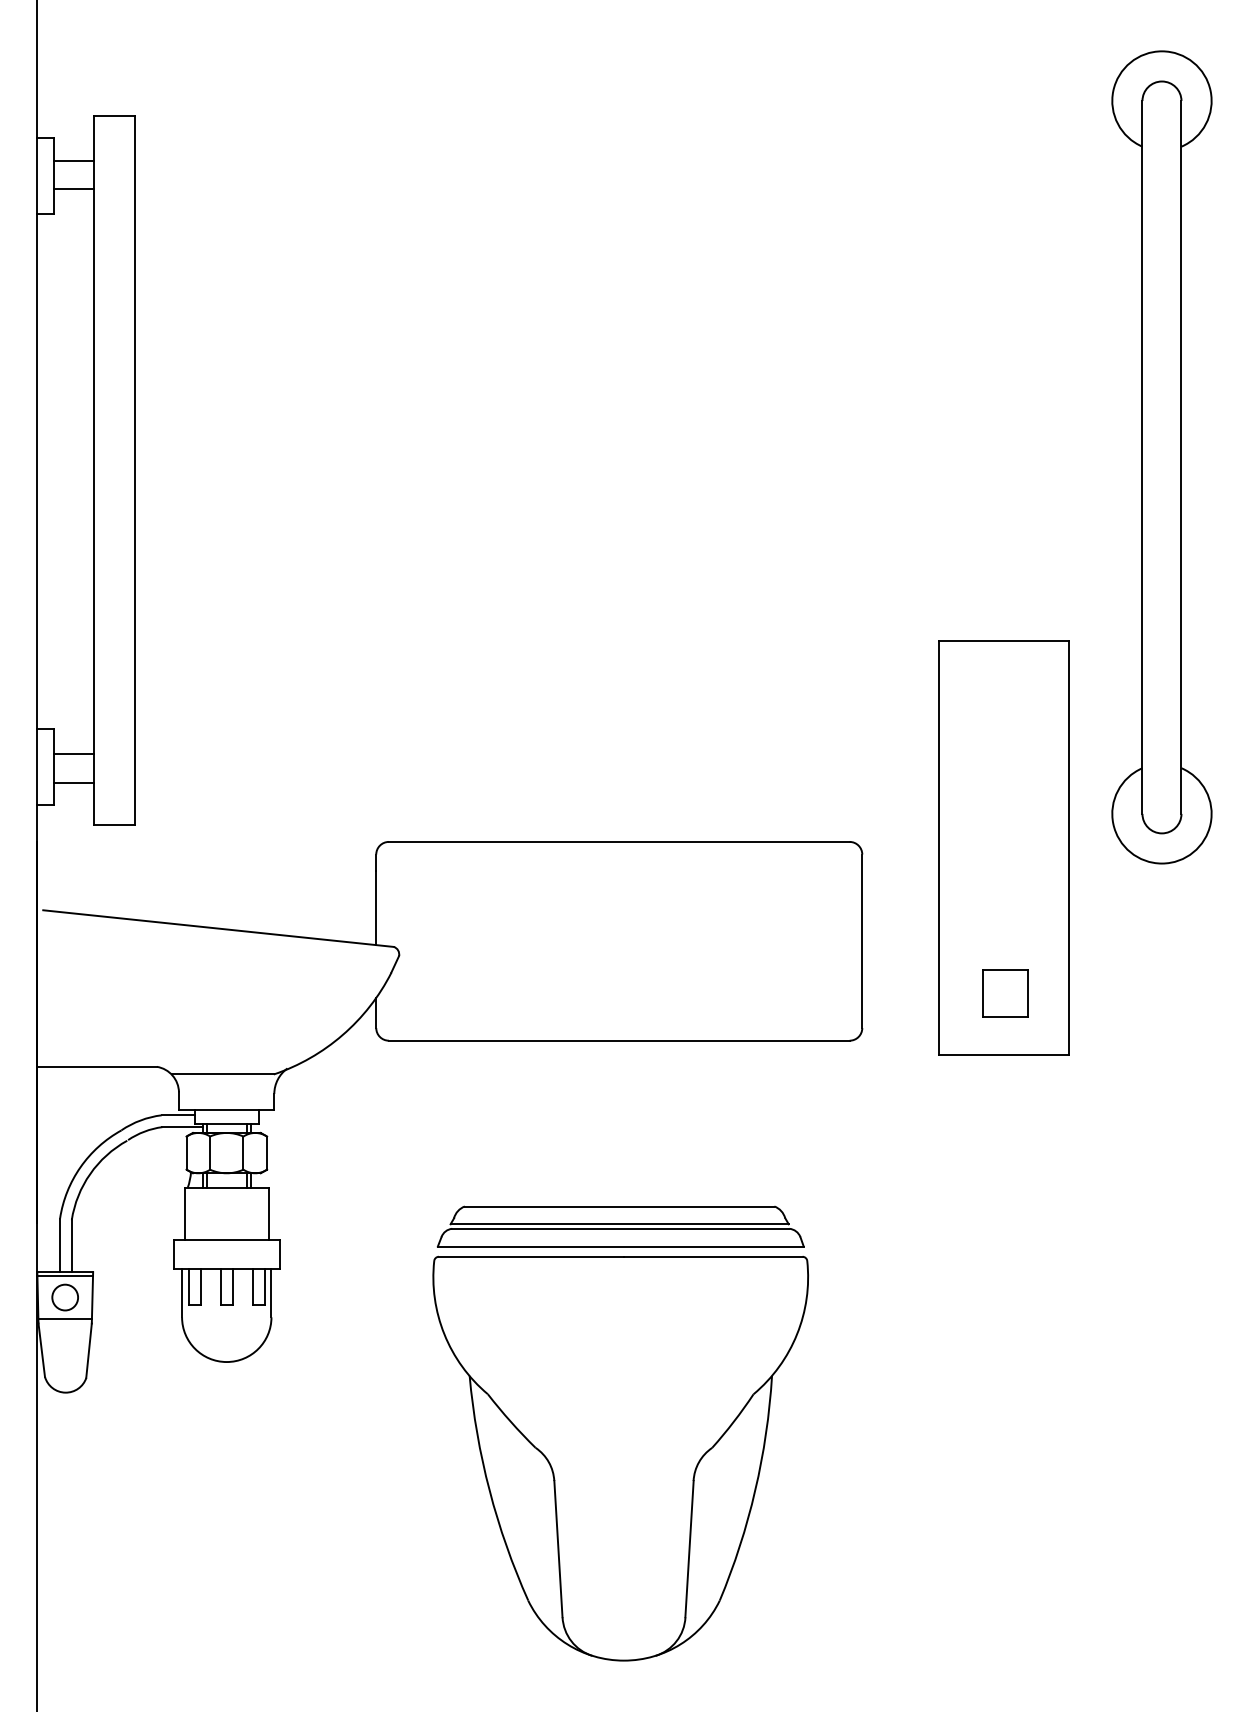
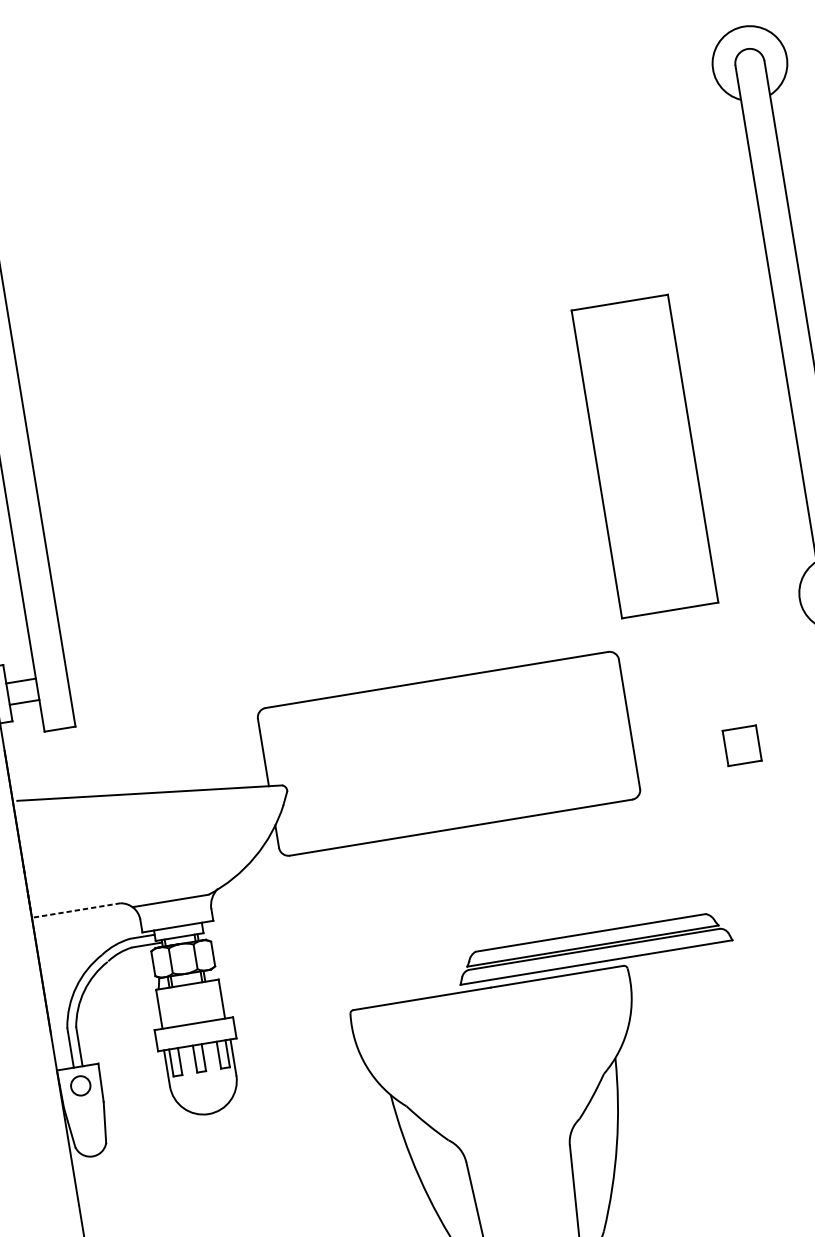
part: (1003, 847) -> (644, 456), moved
line: (97, 1066) -> (76, 910), solid -> dashed
part: (620, 1226) -> (593, 947), moved
line: (65, 1275) -> (78, 1069), removed
line: (64, 1319) -> (82, 1102), removed

